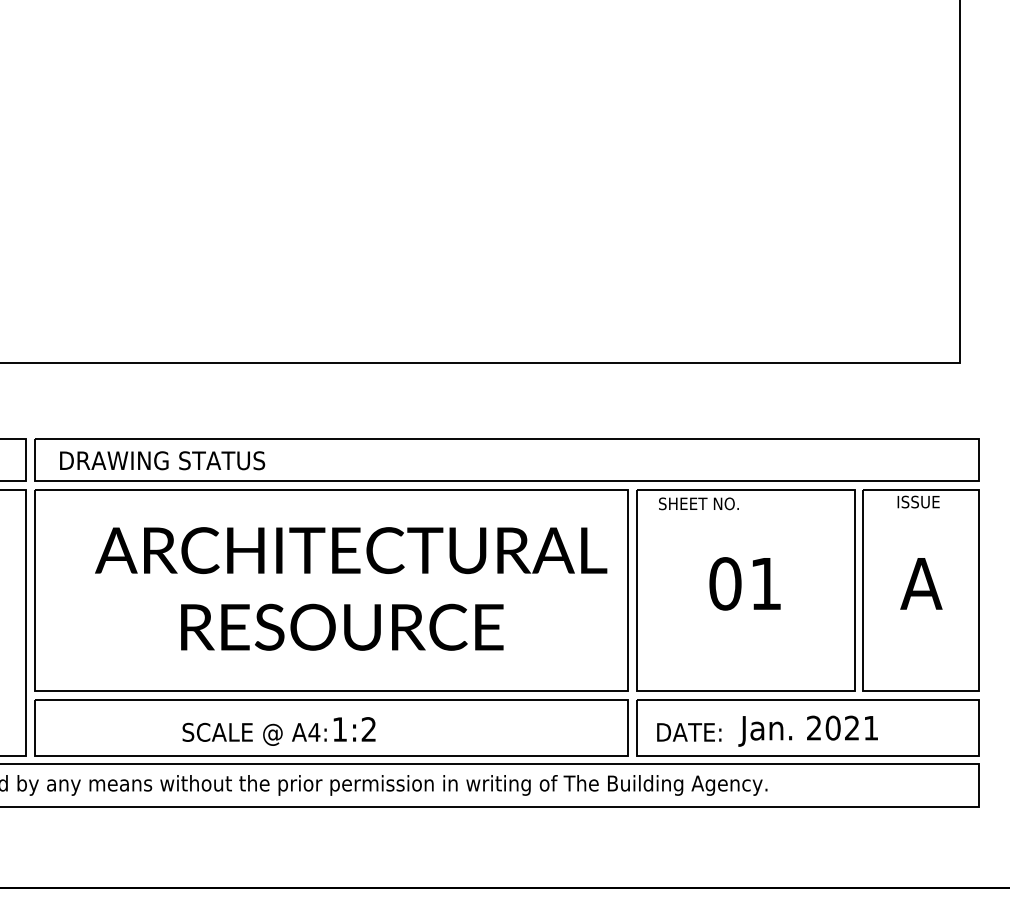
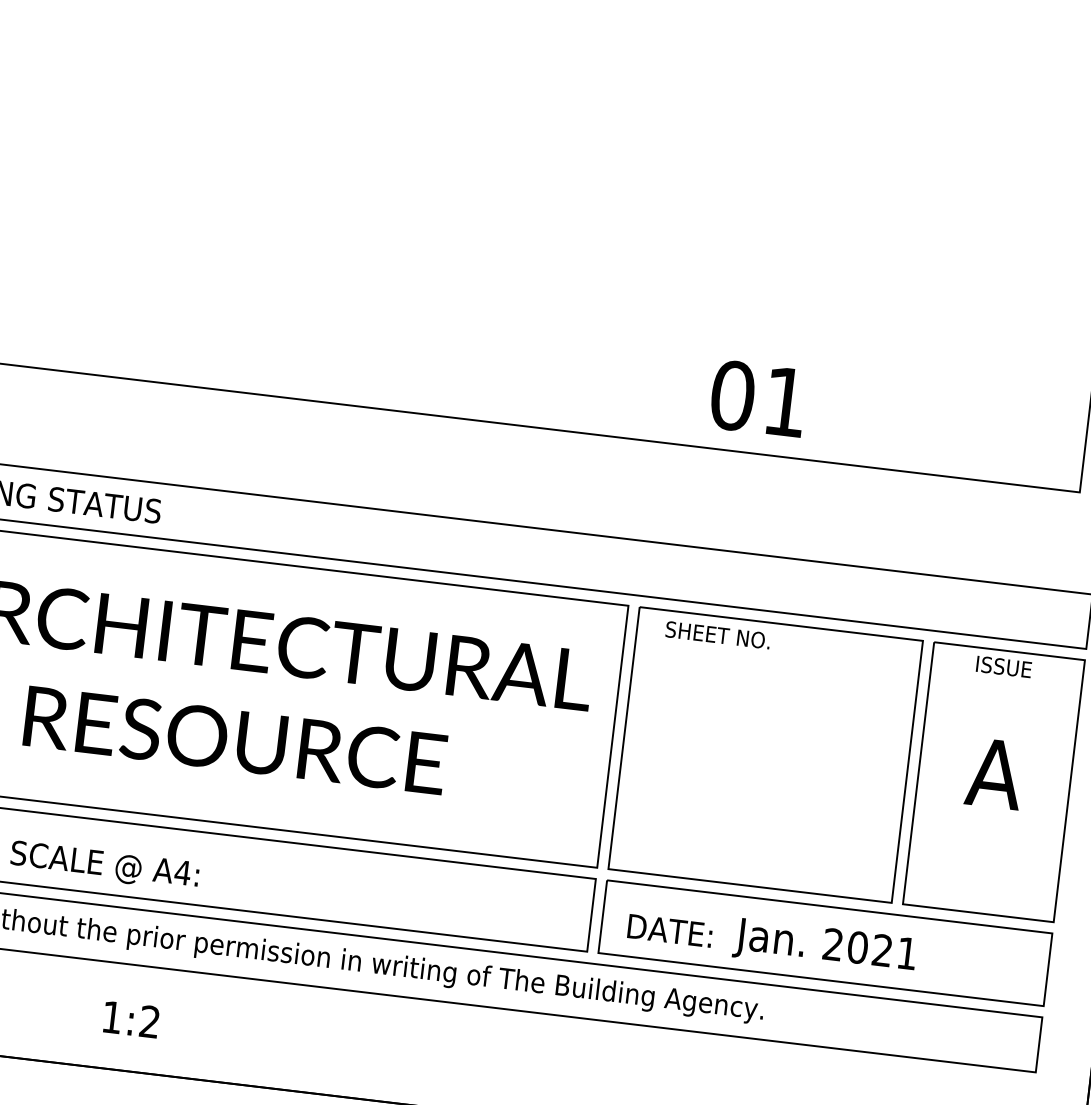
text: (744, 583) -> (757, 398), moved
text: (354, 729) -> (131, 1019), moved

